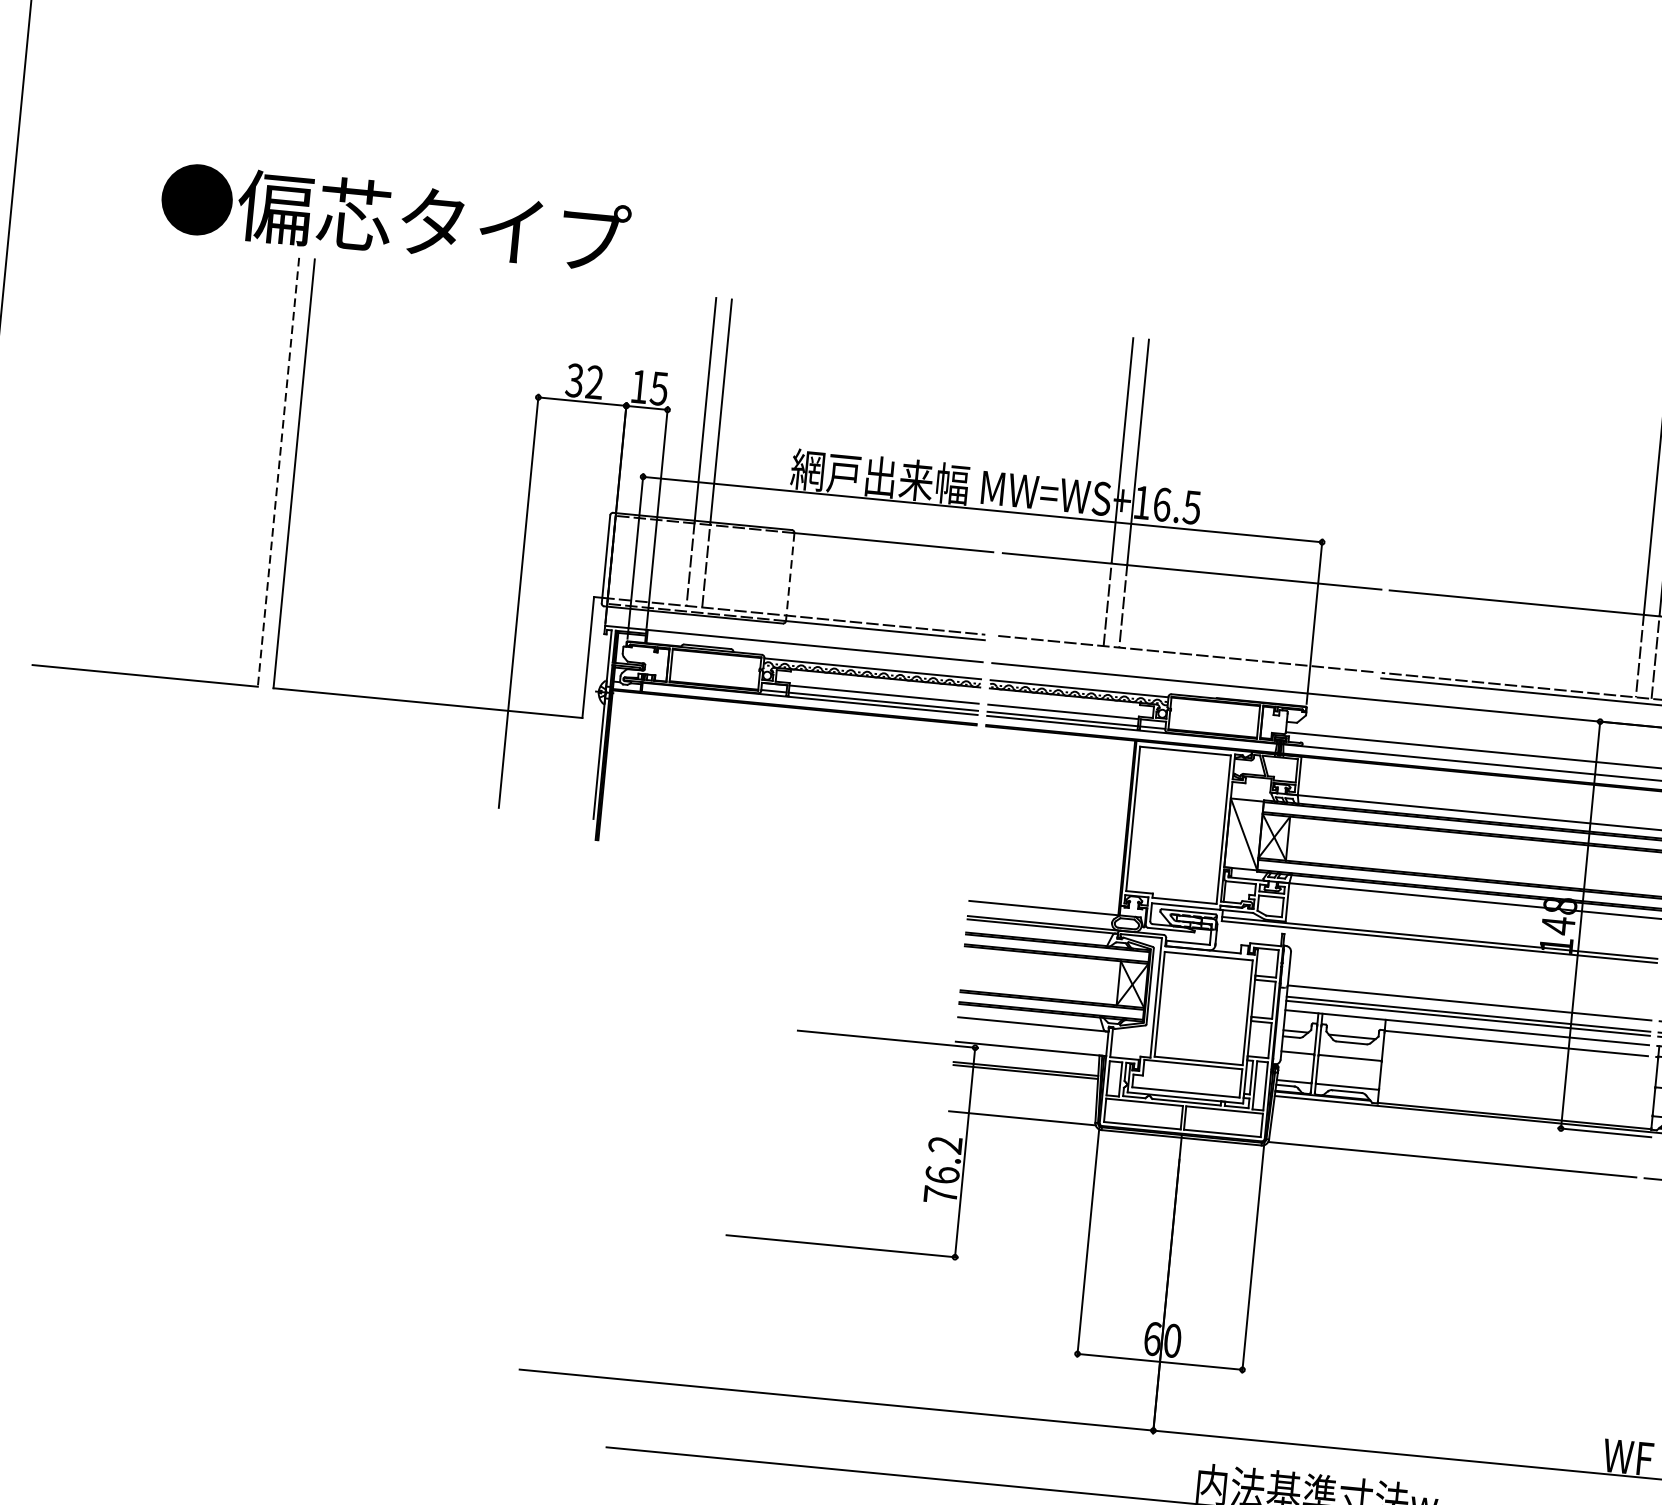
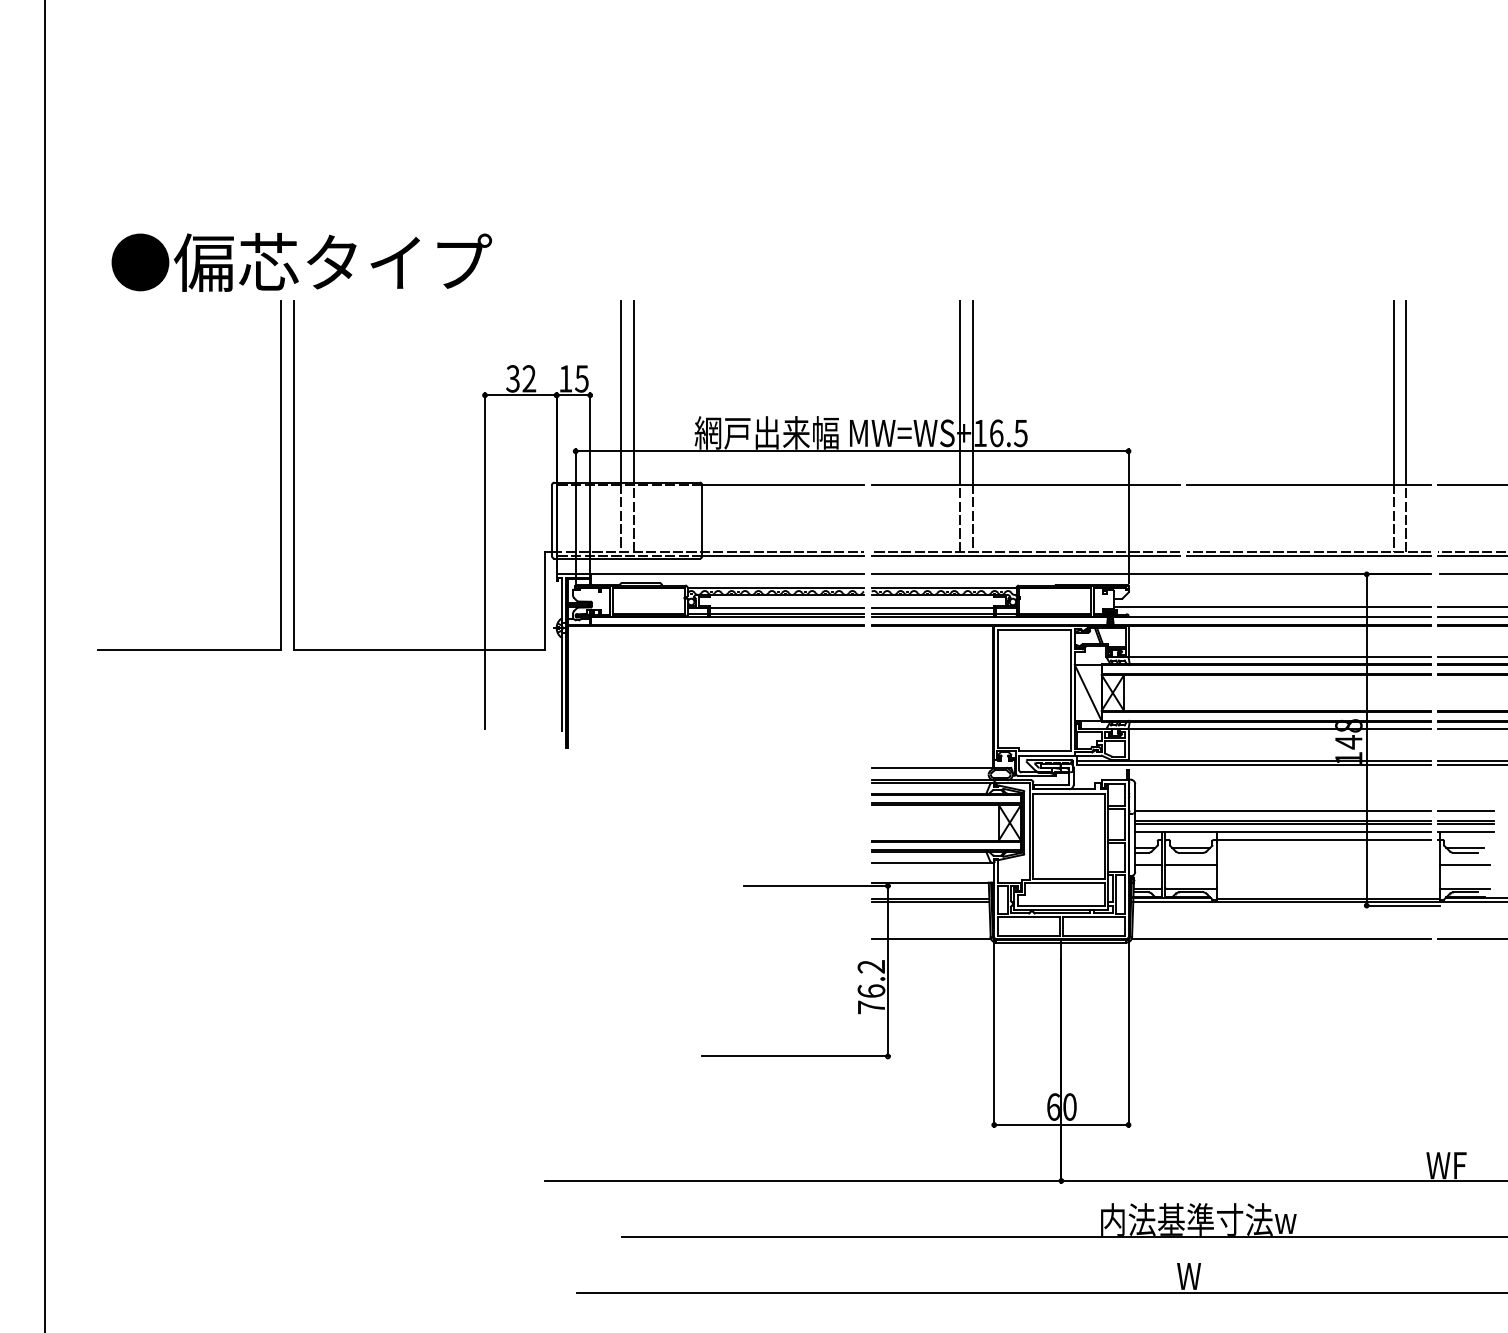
text: (394, 218) -> (301, 262), moved
line: (278, 471) -> (281, 475), dashed -> solid
line: (790, 576) -> (702, 520), dashed -> solid
line: (1183, 659) -> (1025, 556), added

